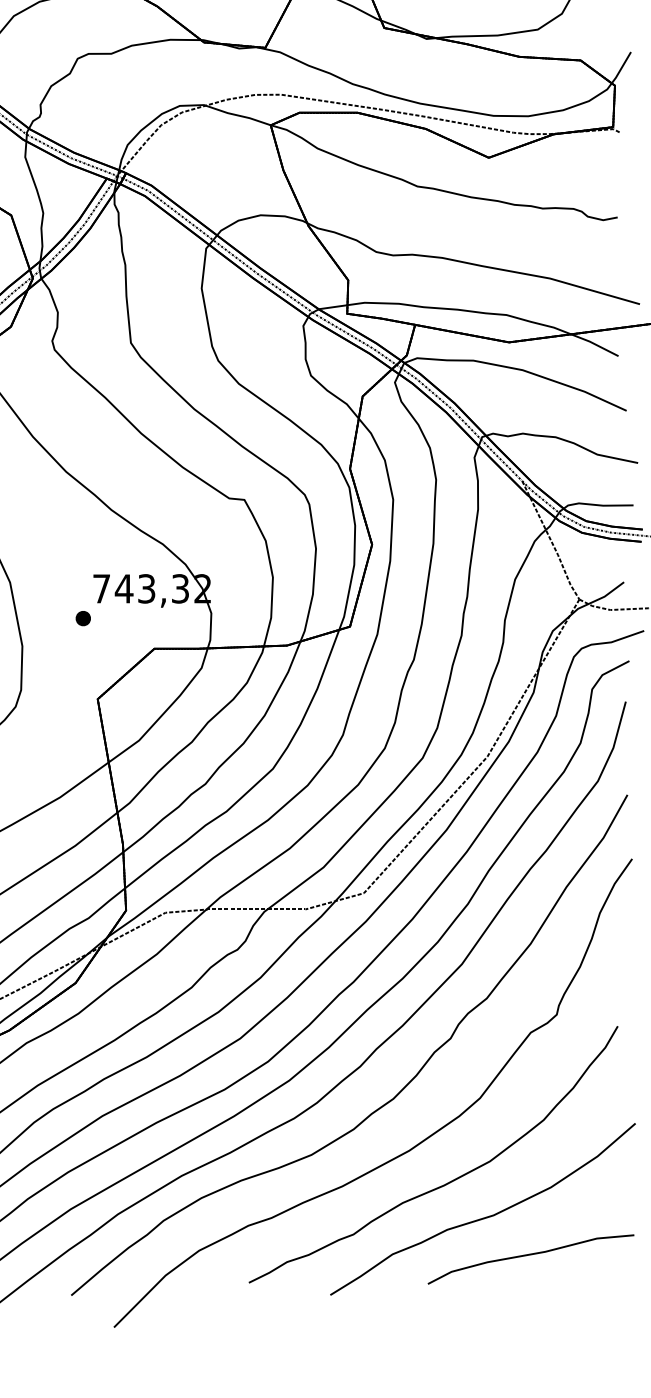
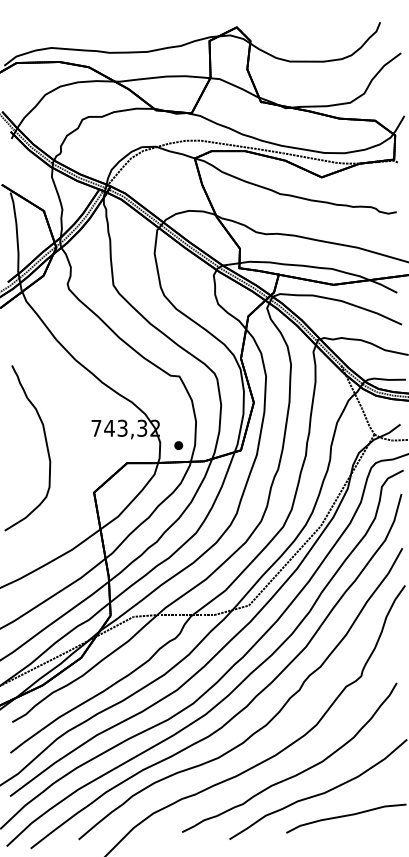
part: (82, 618) -> (178, 445), moved

